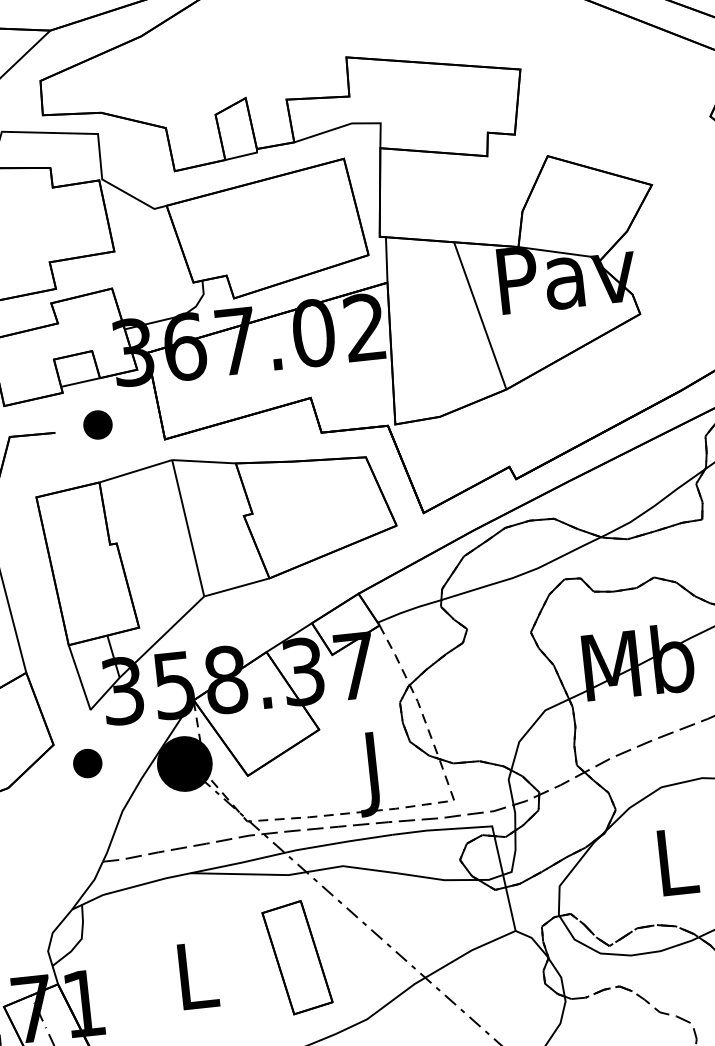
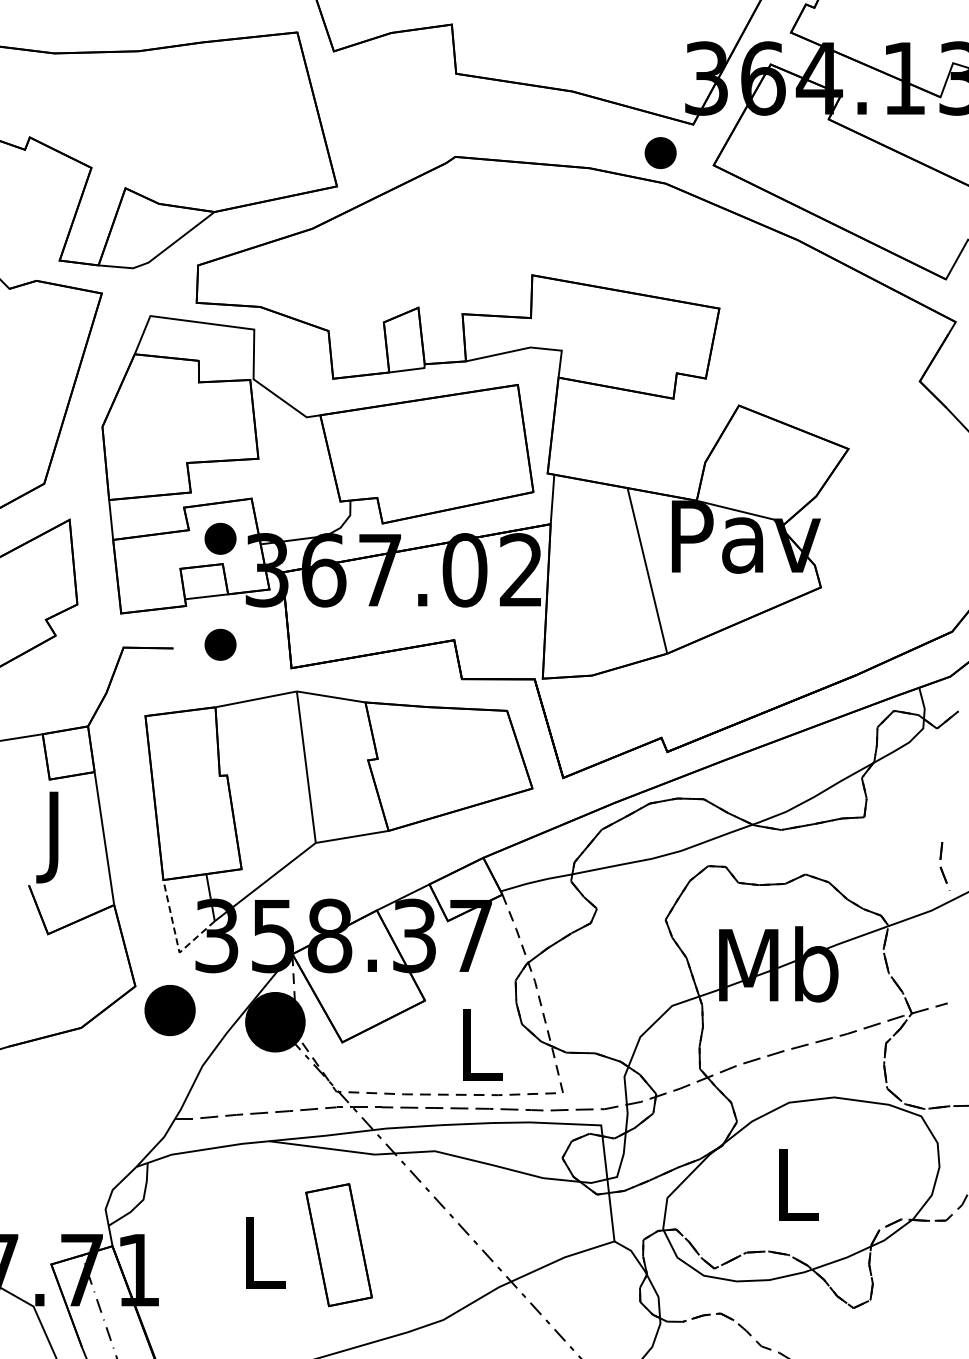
part: (87, 327) -> (220, 538), added
line: (86, 699) -> (176, 940), solid -> dashed
part: (87, 763) -> (170, 1010), size x1.6
text: (376, 773) -> (481, 1054), J -> L
part: (297, 958) -> (338, 1245), moved

